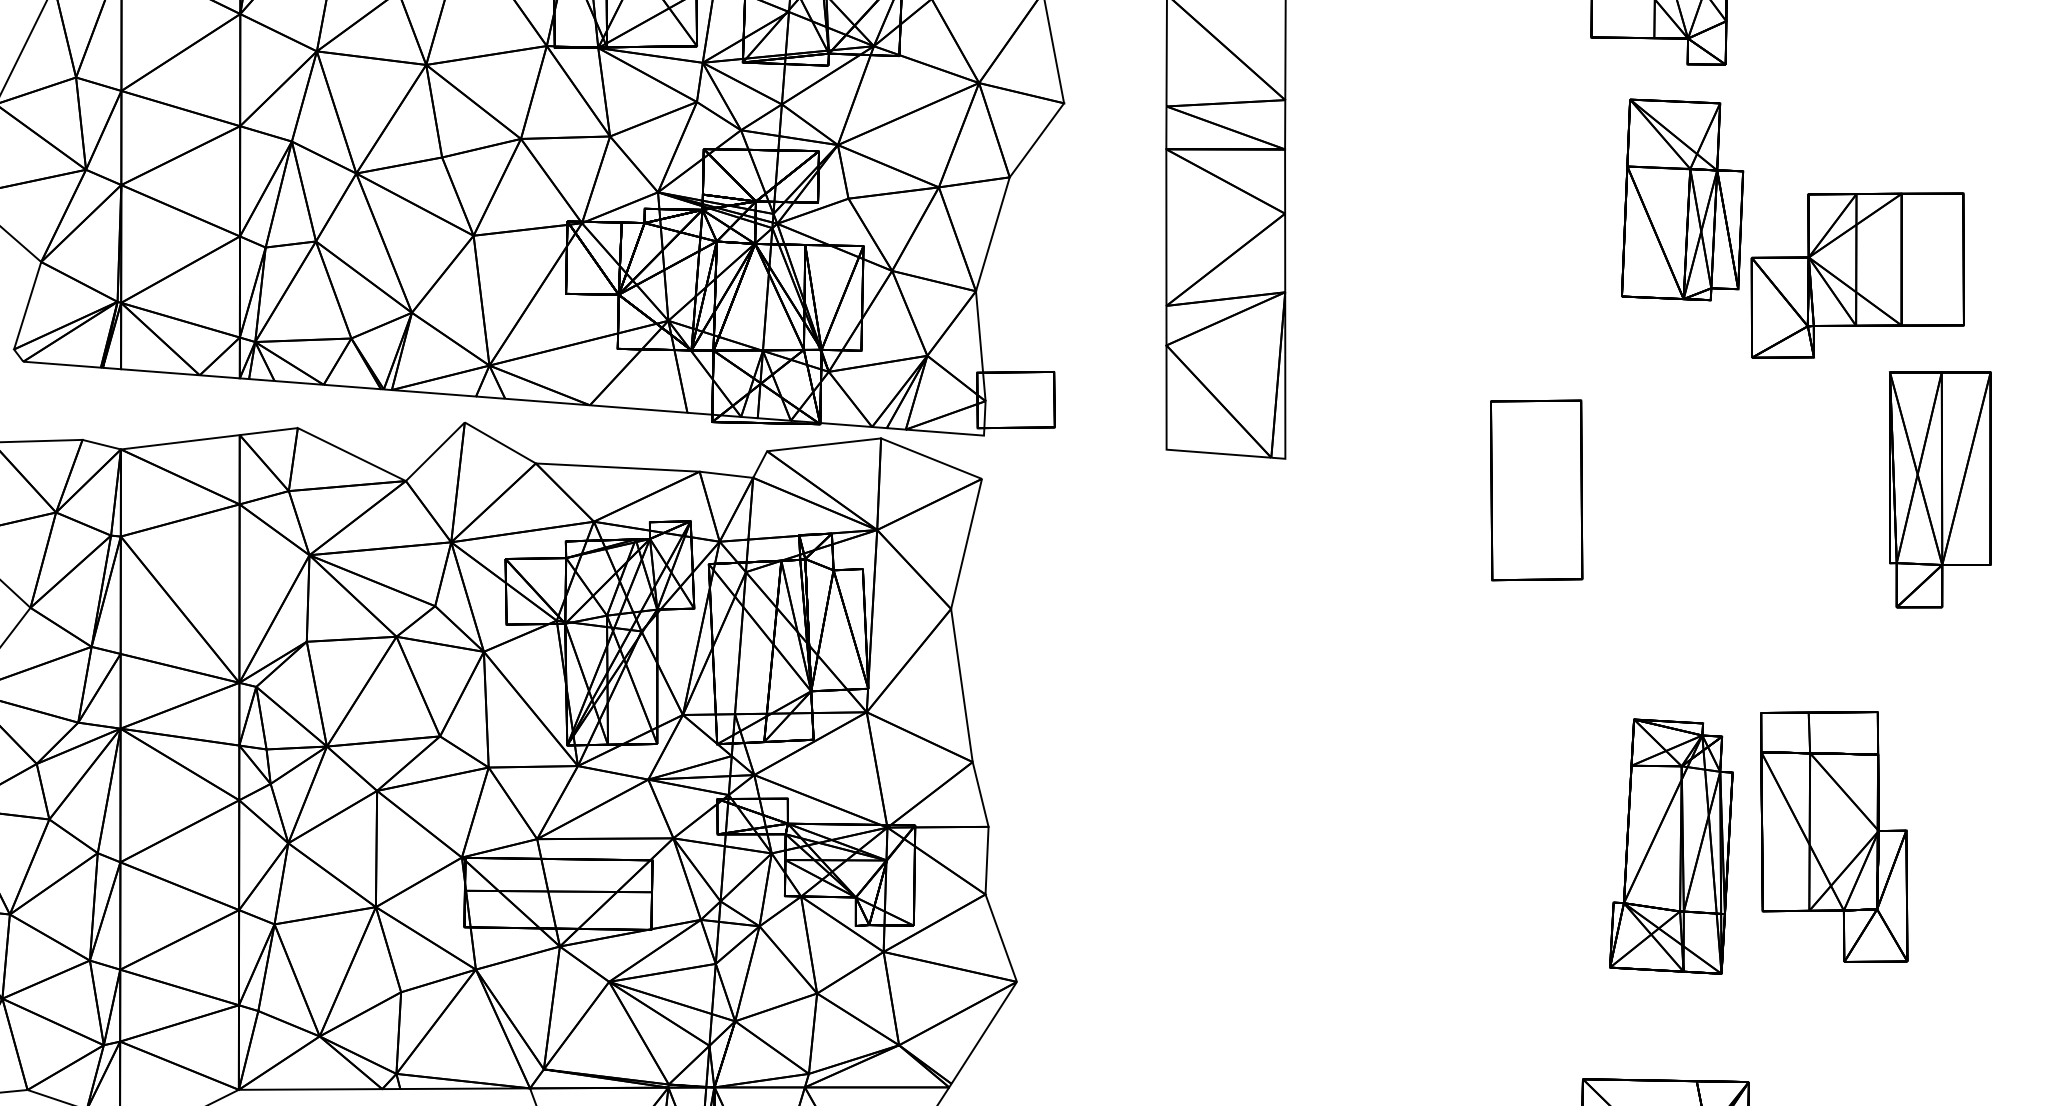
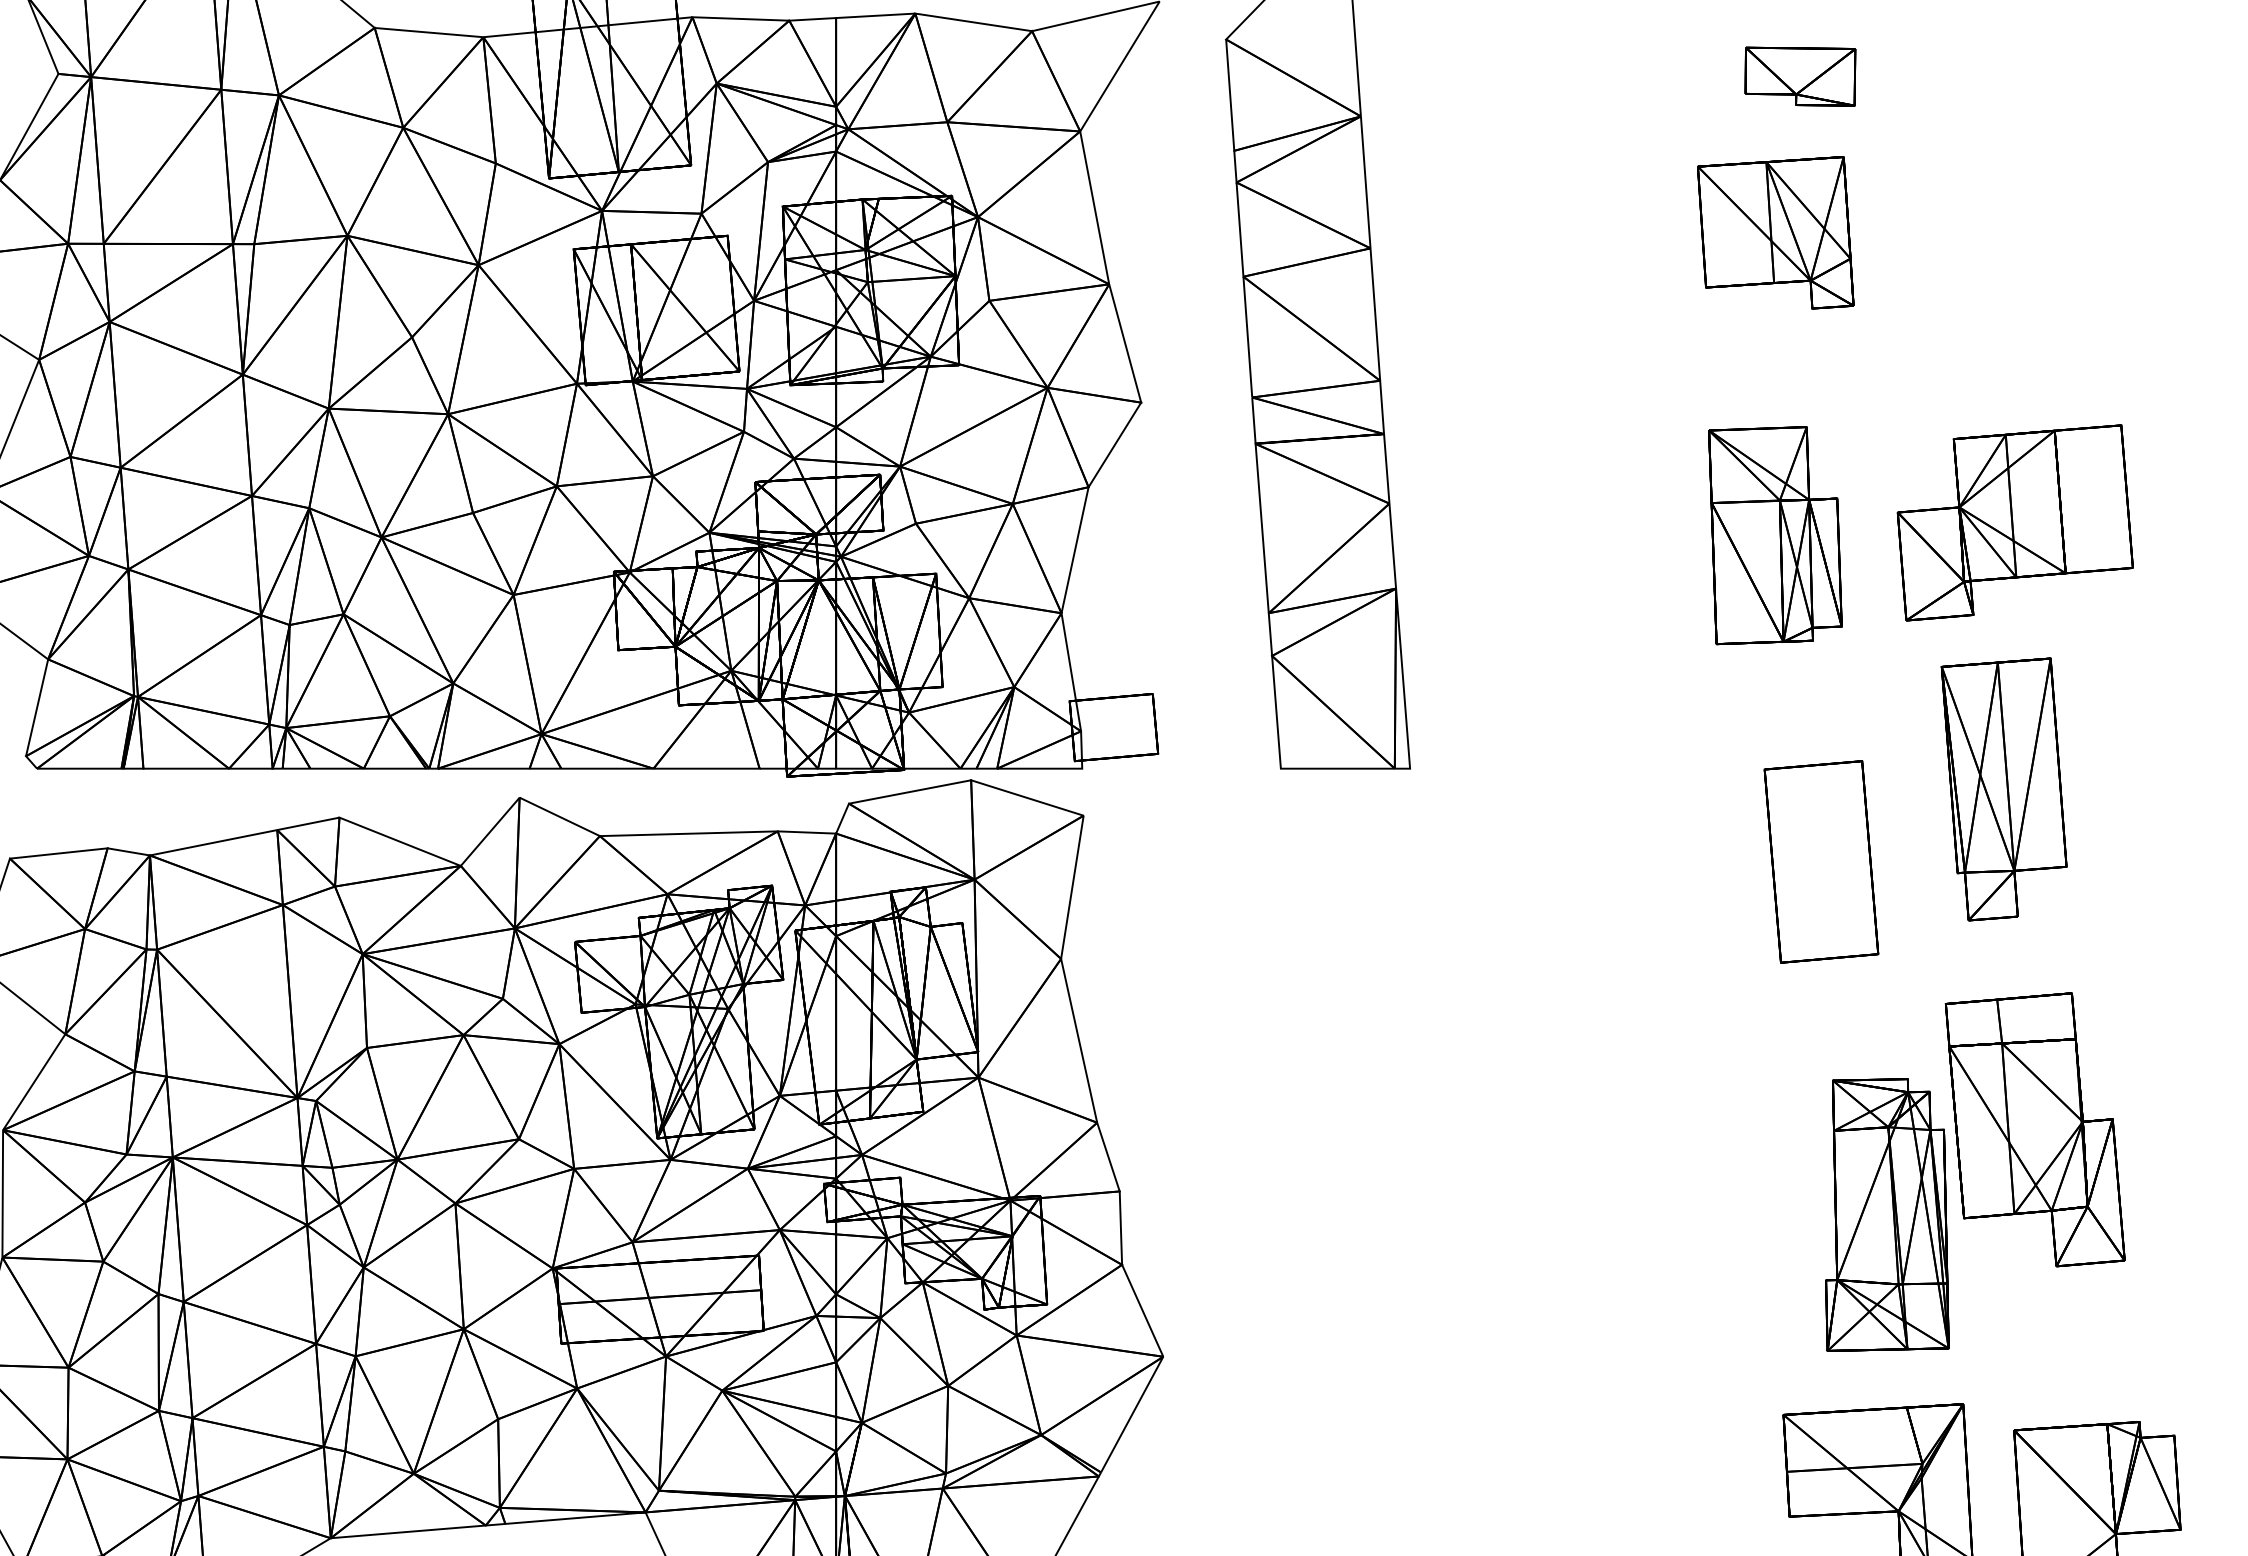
part: (1683, 200) -> (1775, 535), moved
part: (1536, 489) -> (1821, 861), moved
part: (1938, 489) -> (2003, 789), moved
part: (1674, 846) -> (1887, 1214), moved

